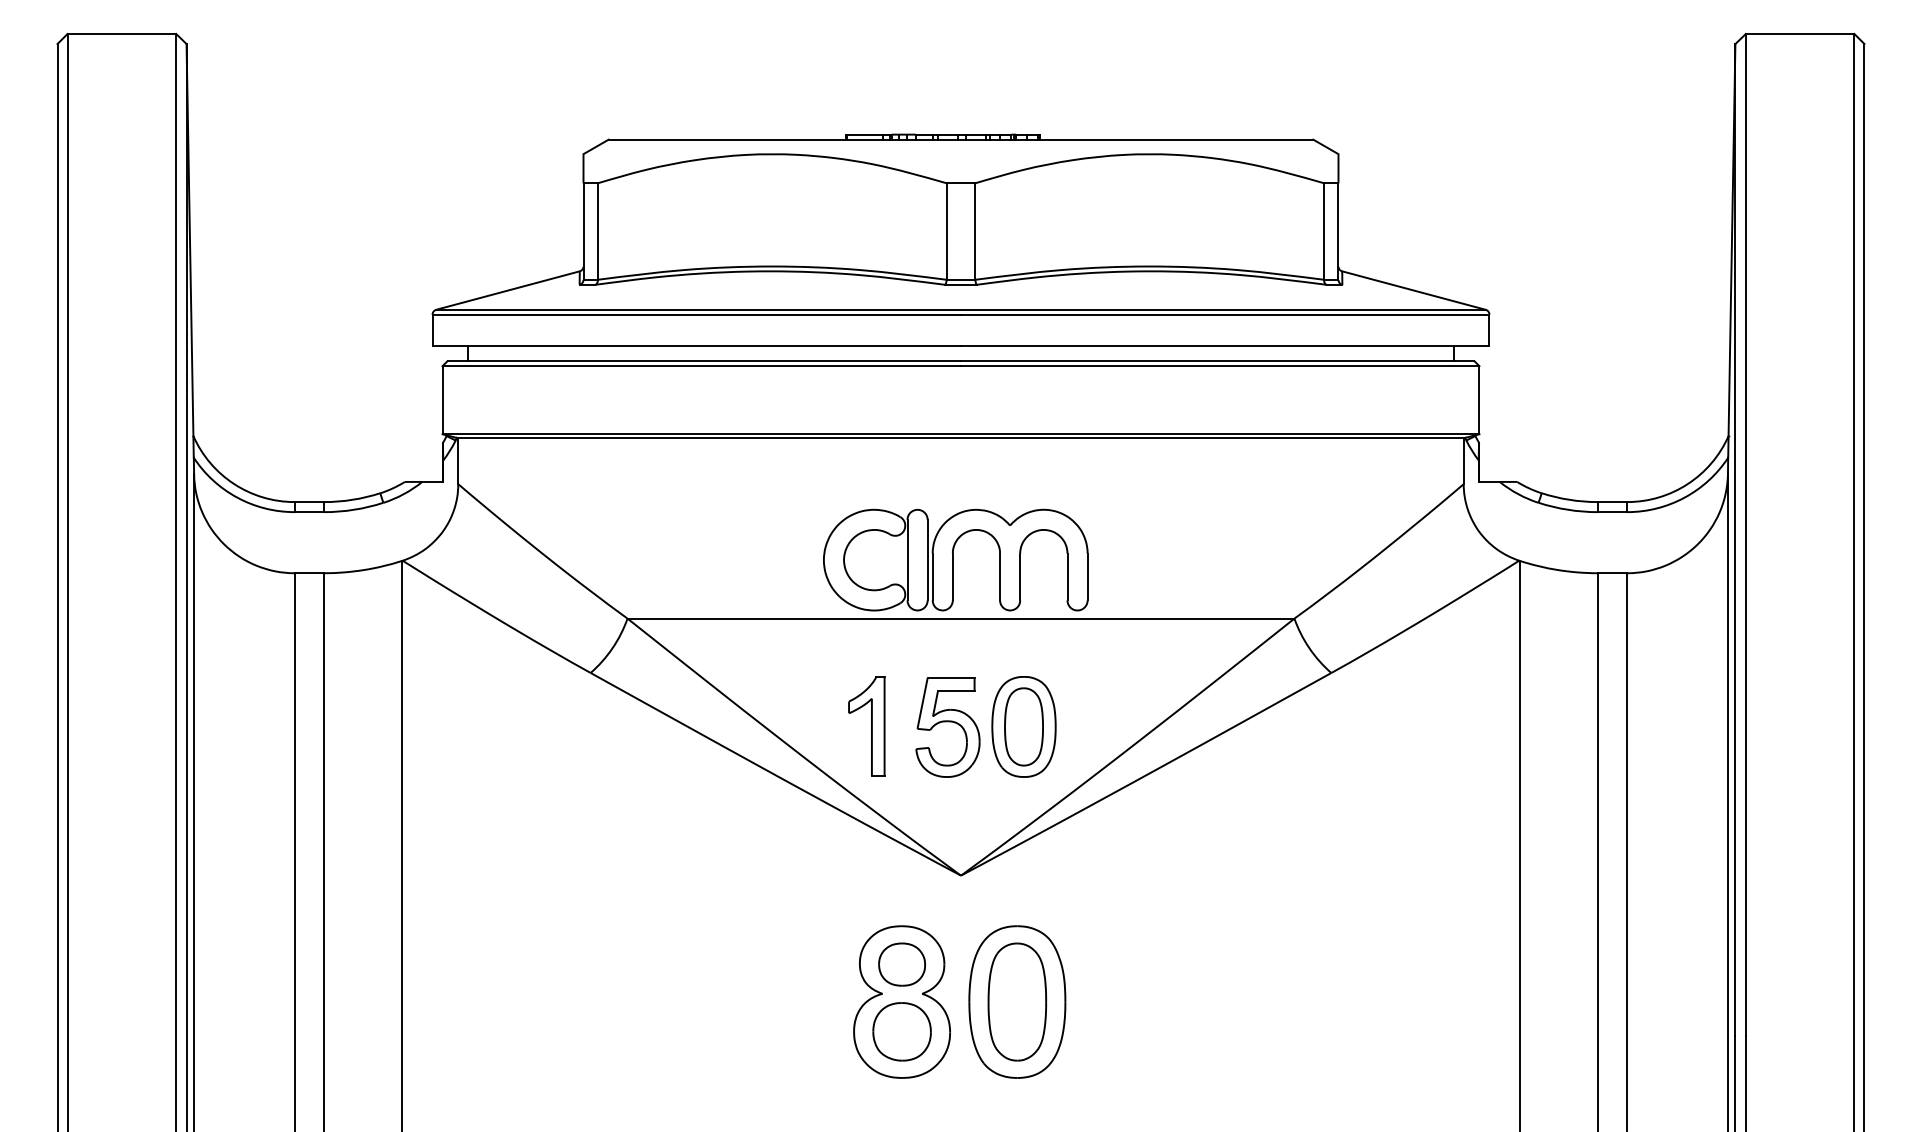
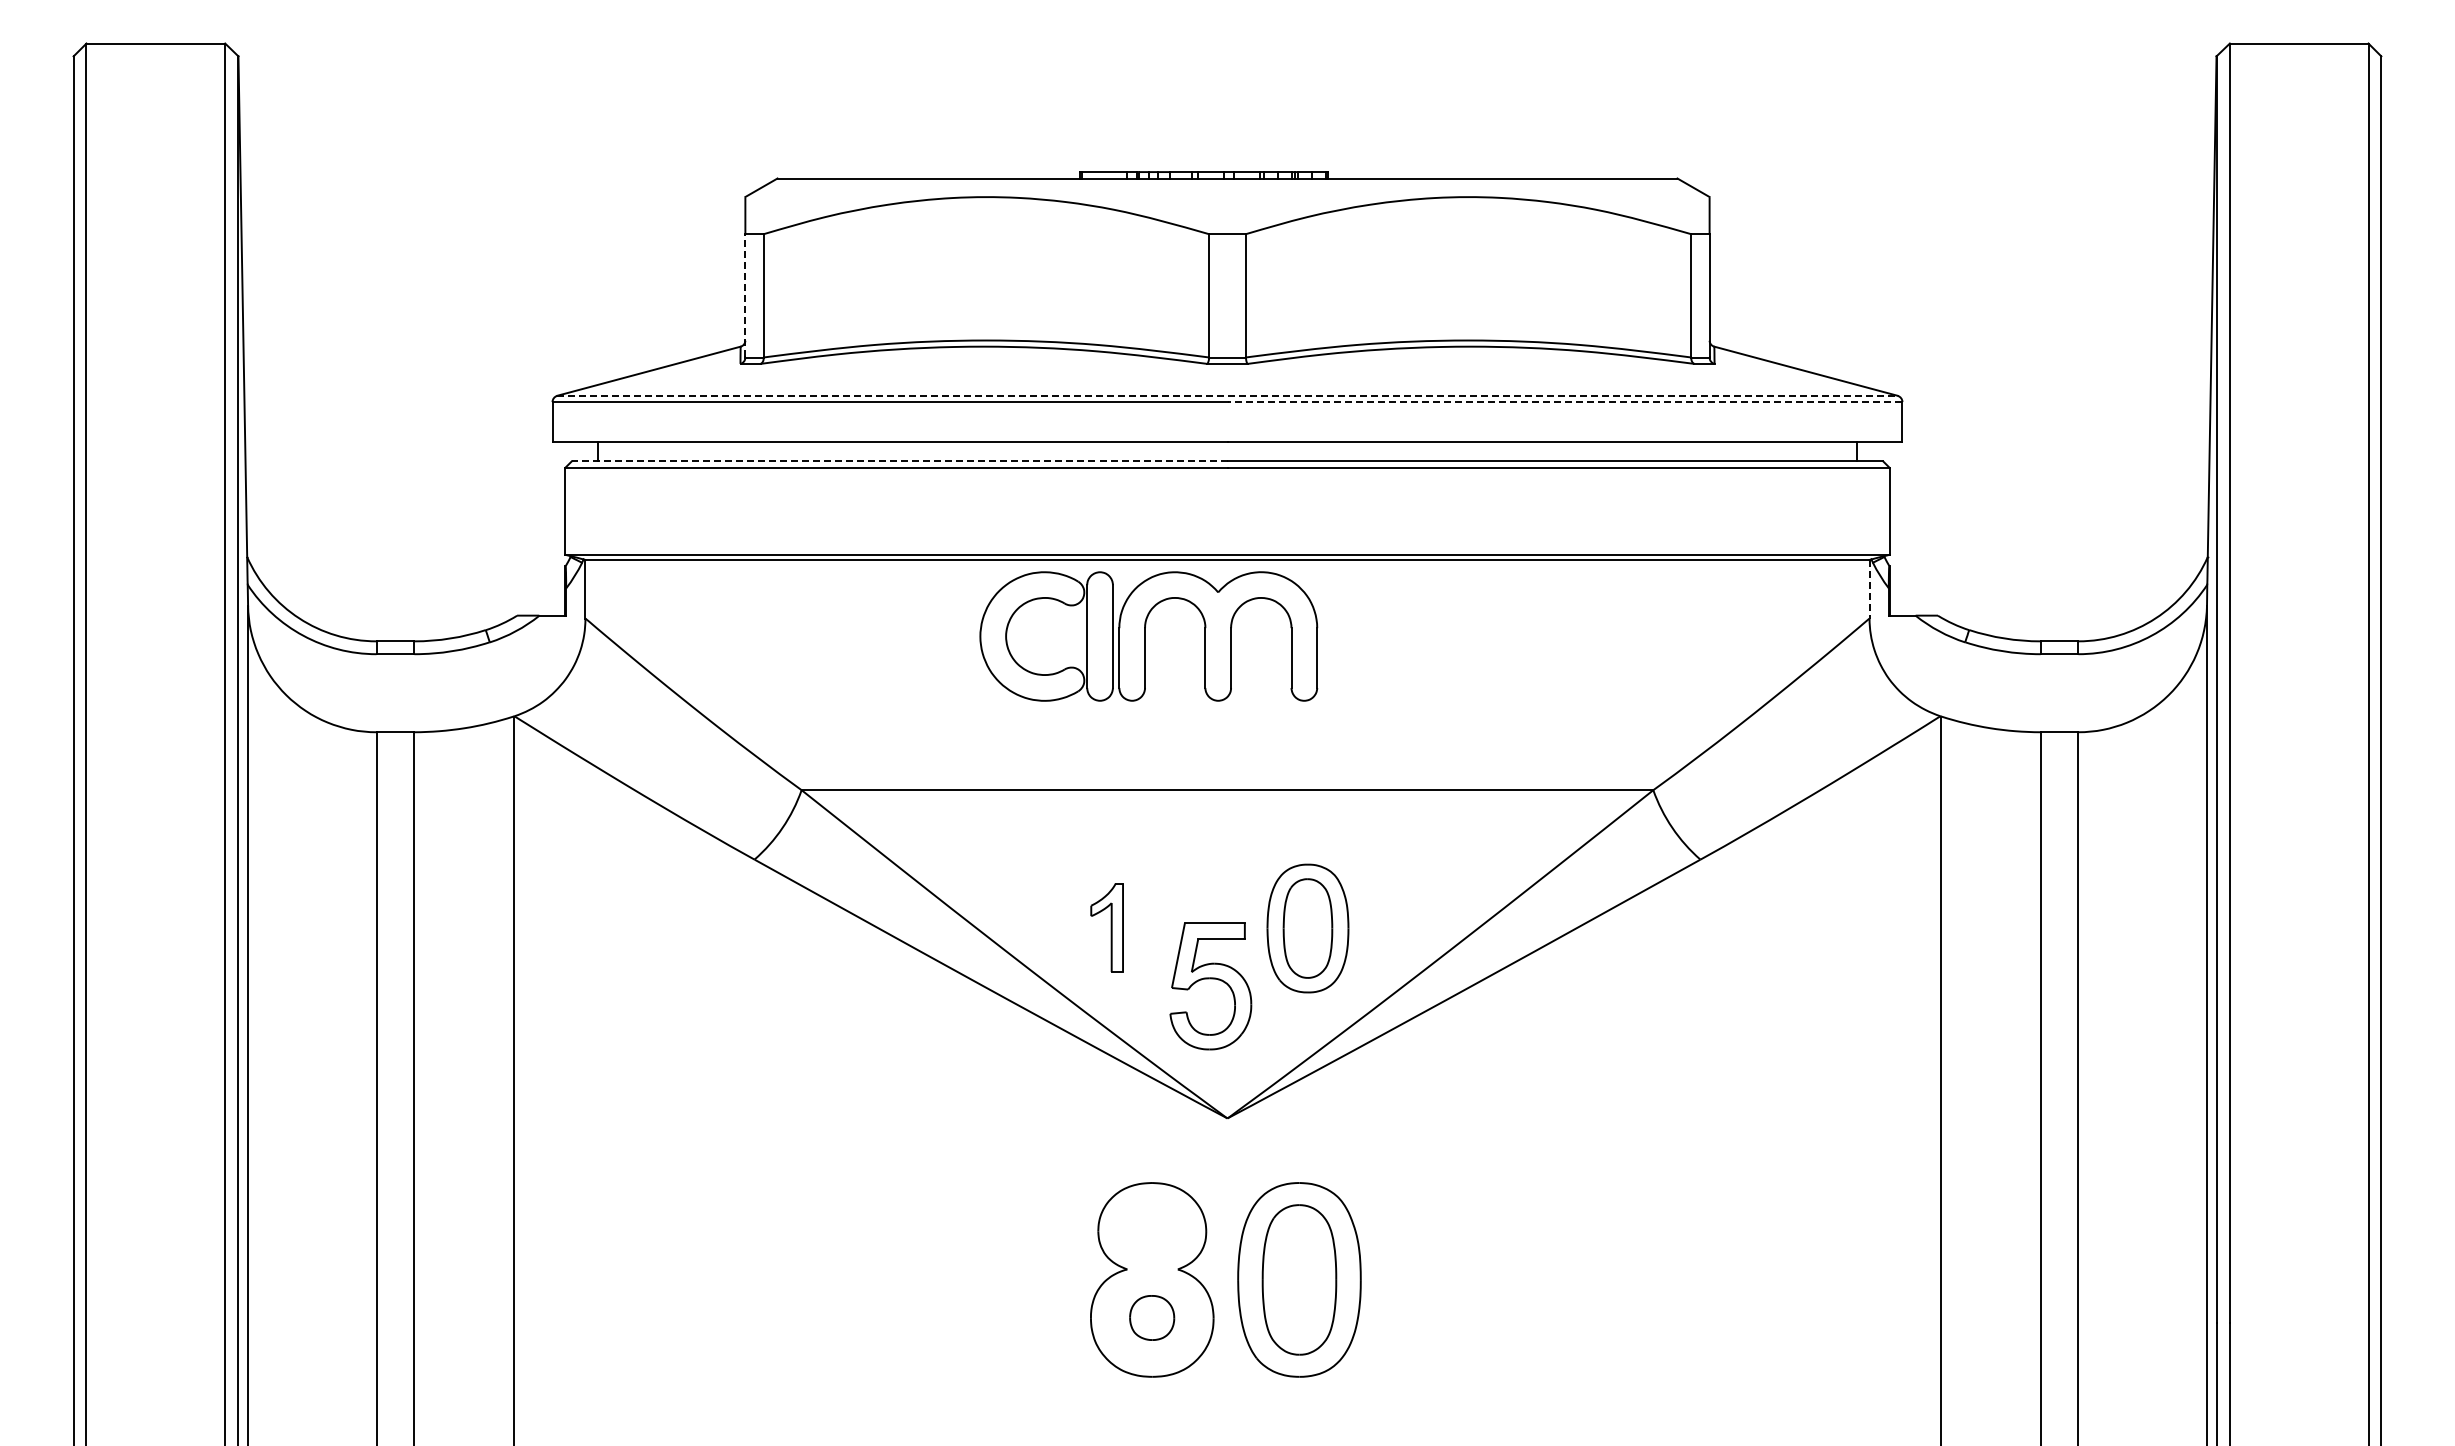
line: (583, 231) -> (745, 295), solid -> dashed
line: (961, 309) -> (1227, 395), solid -> dashed
line: (1224, 315) -> (1564, 402), solid -> dashed
line: (704, 361) -> (899, 461), solid -> dashed
line: (1463, 461) -> (1869, 589), solid -> dashed
part: (955, 560) -> (1148, 636), moved
part: (947, 722) -> (1210, 979), moved
part: (866, 726) -> (1106, 927), size x0.7
part: (902, 964) -> (1152, 1231), removed
part: (901, 1031) -> (1151, 1317), size x0.6

